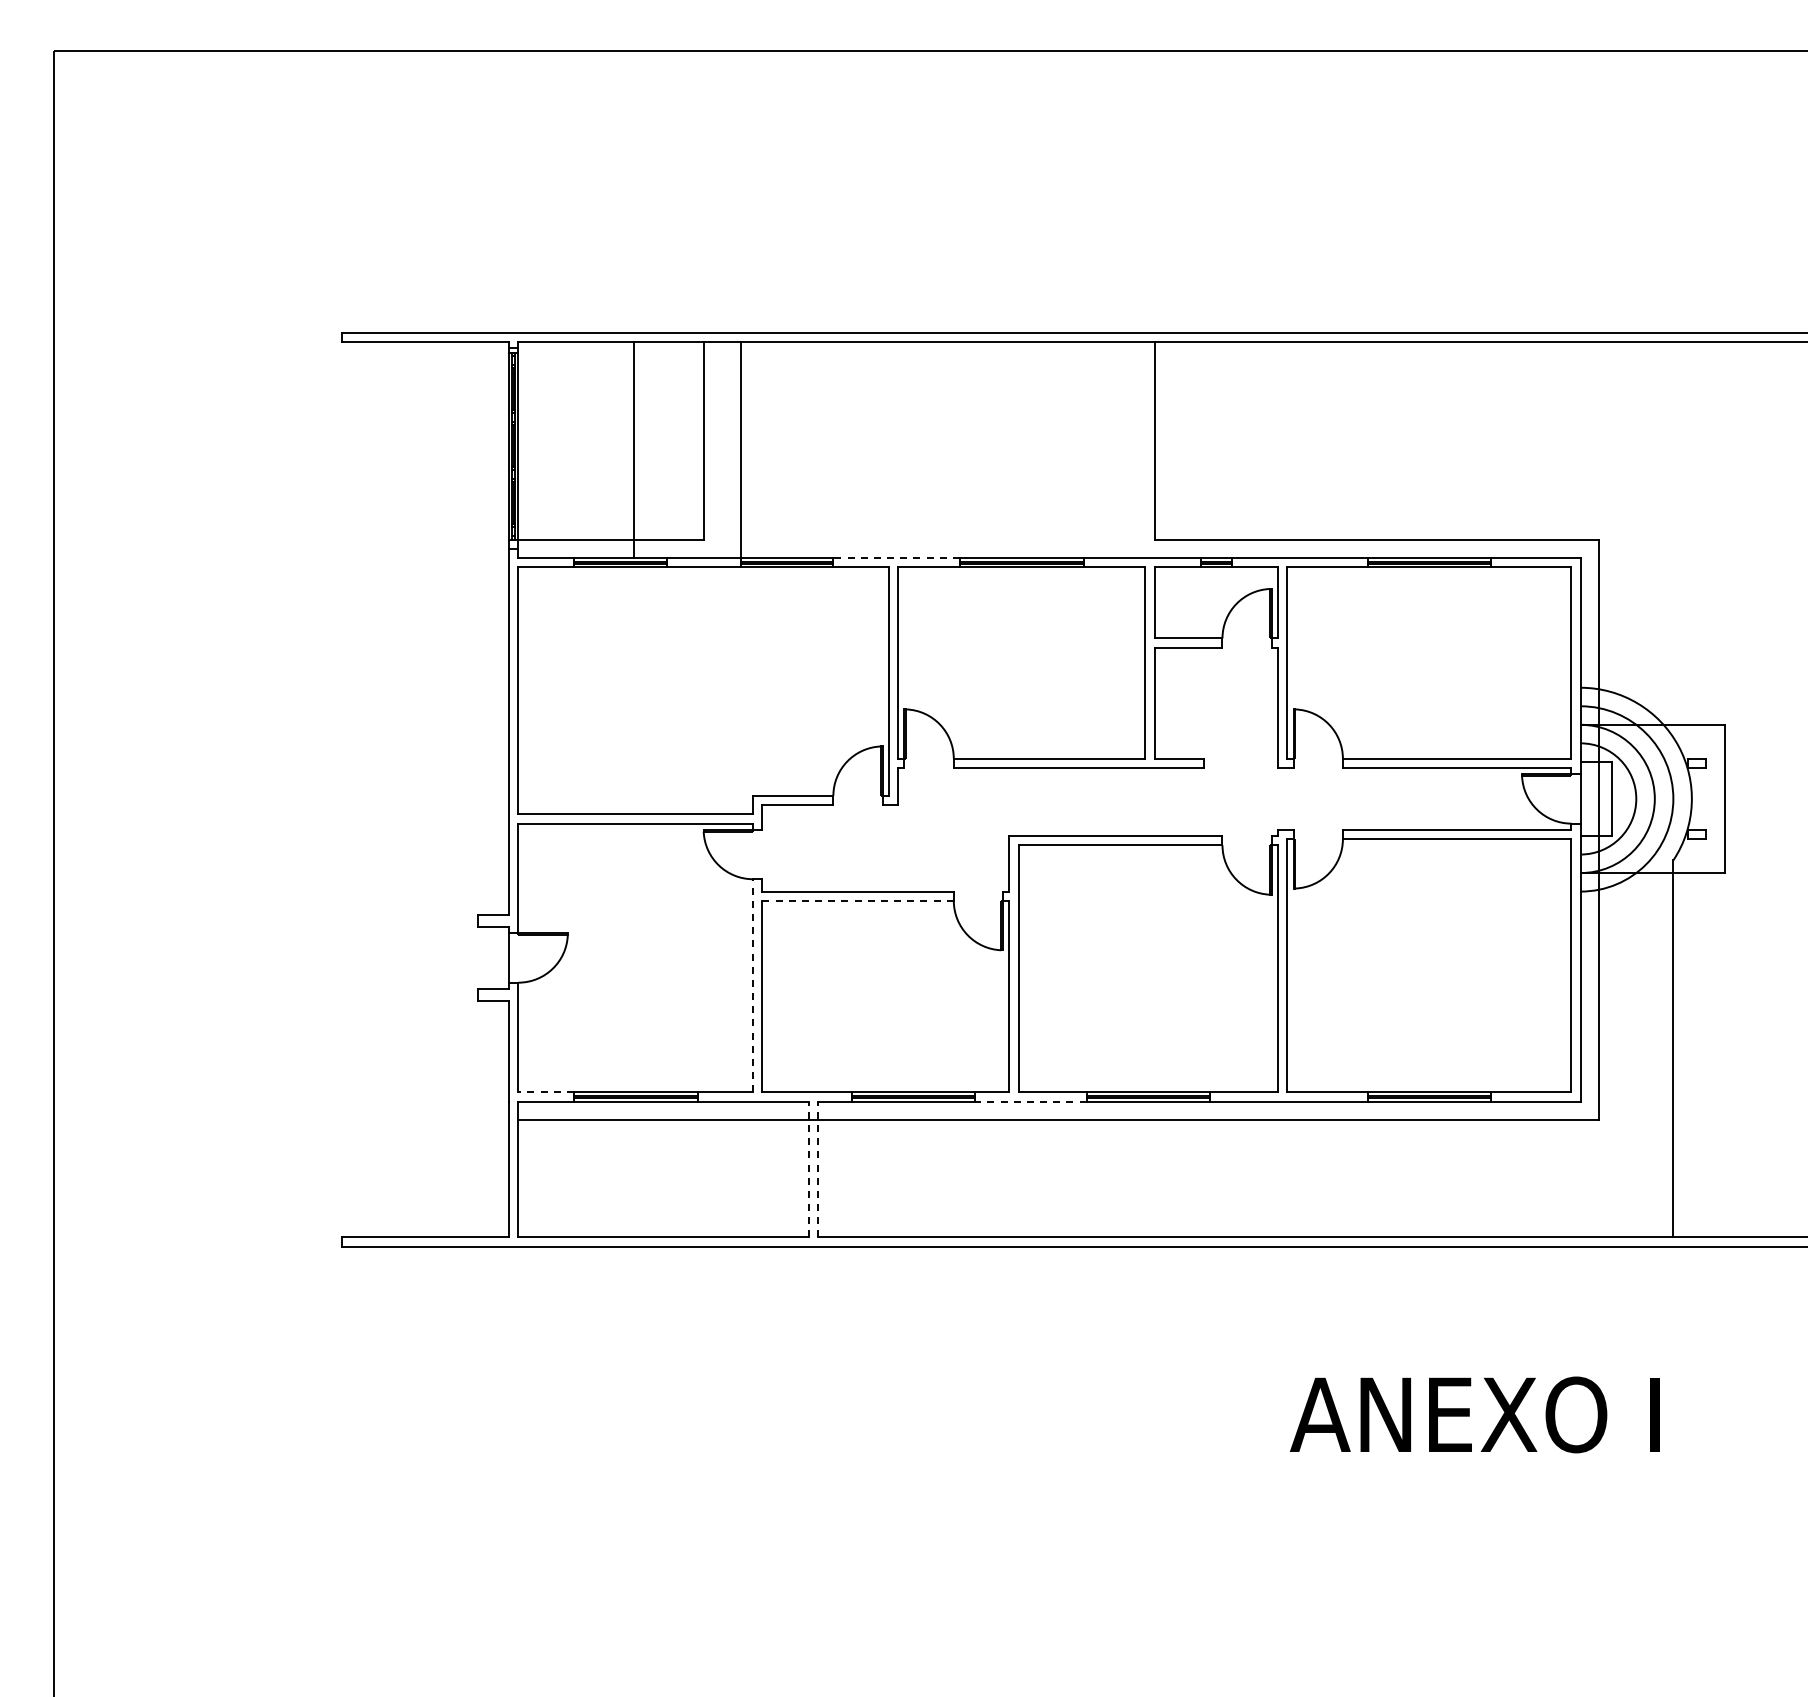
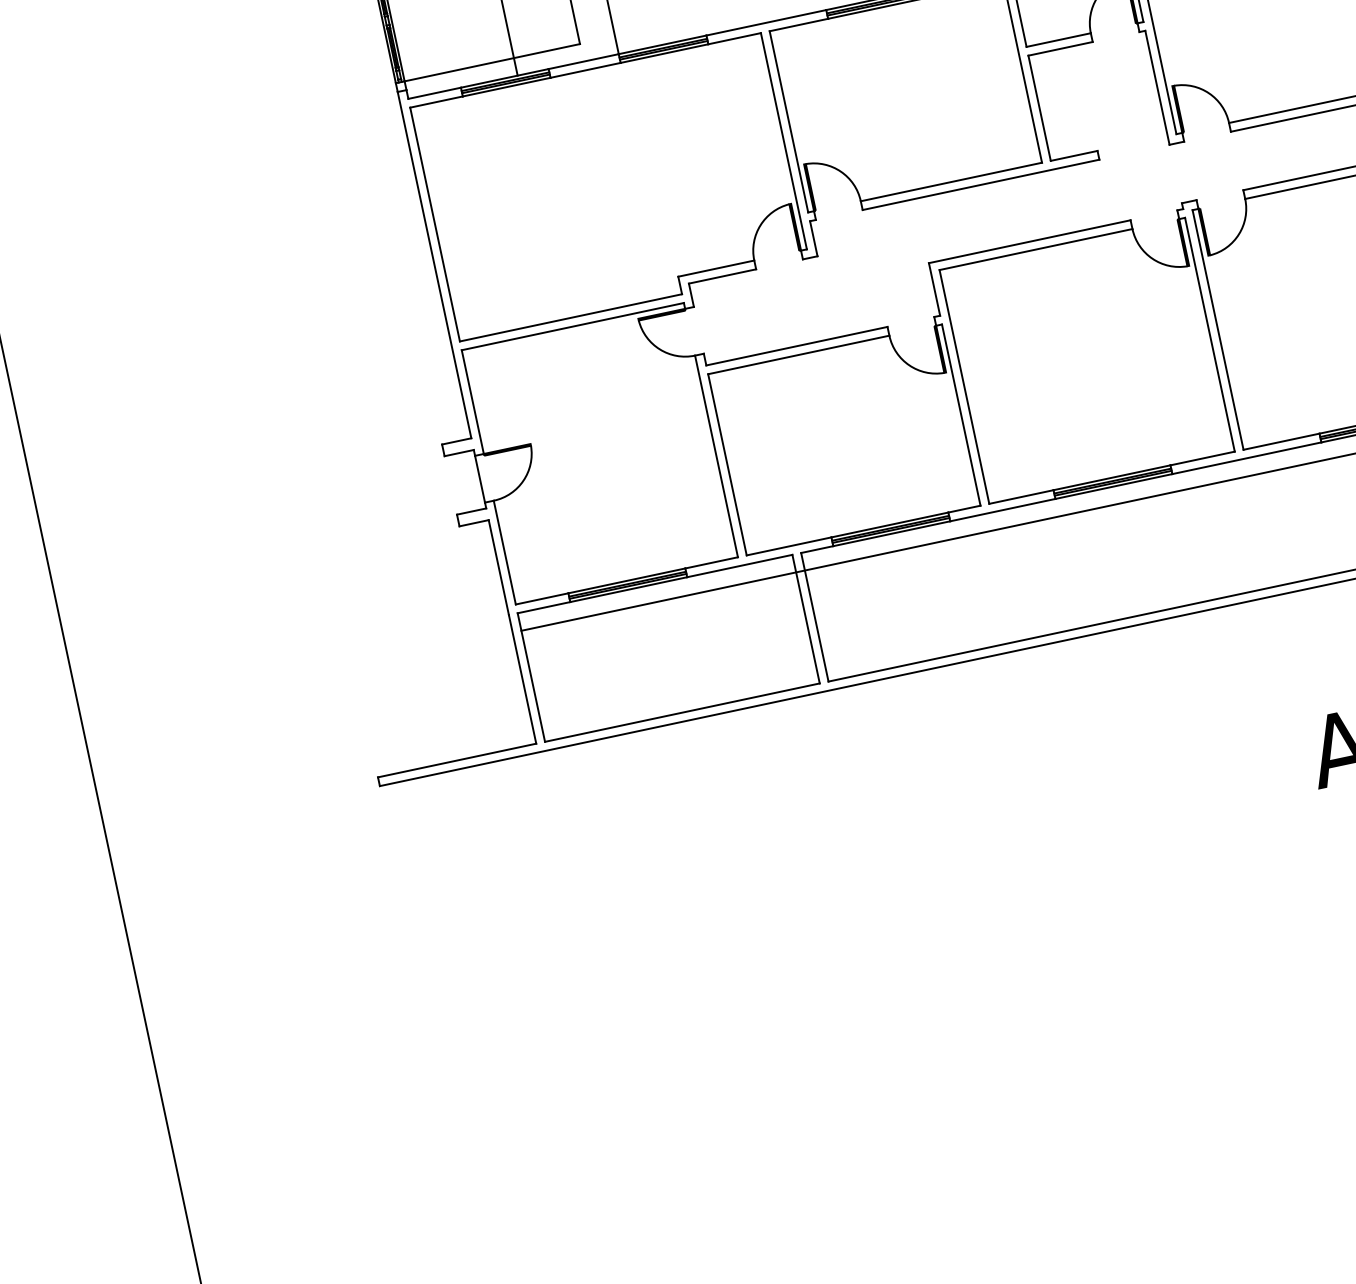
line: (896, 558) -> (766, 23), dashed -> solid
line: (858, 900) -> (799, 354), dashed -> solid
line: (753, 985) -> (716, 456), dashed -> solid
line: (546, 1092) -> (542, 599), dashed -> solid
line: (1031, 1101) -> (1003, 509), dashed -> solid
line: (808, 1169) -> (805, 619), dashed -> solid
line: (817, 1169) -> (814, 617), dashed -> solid

